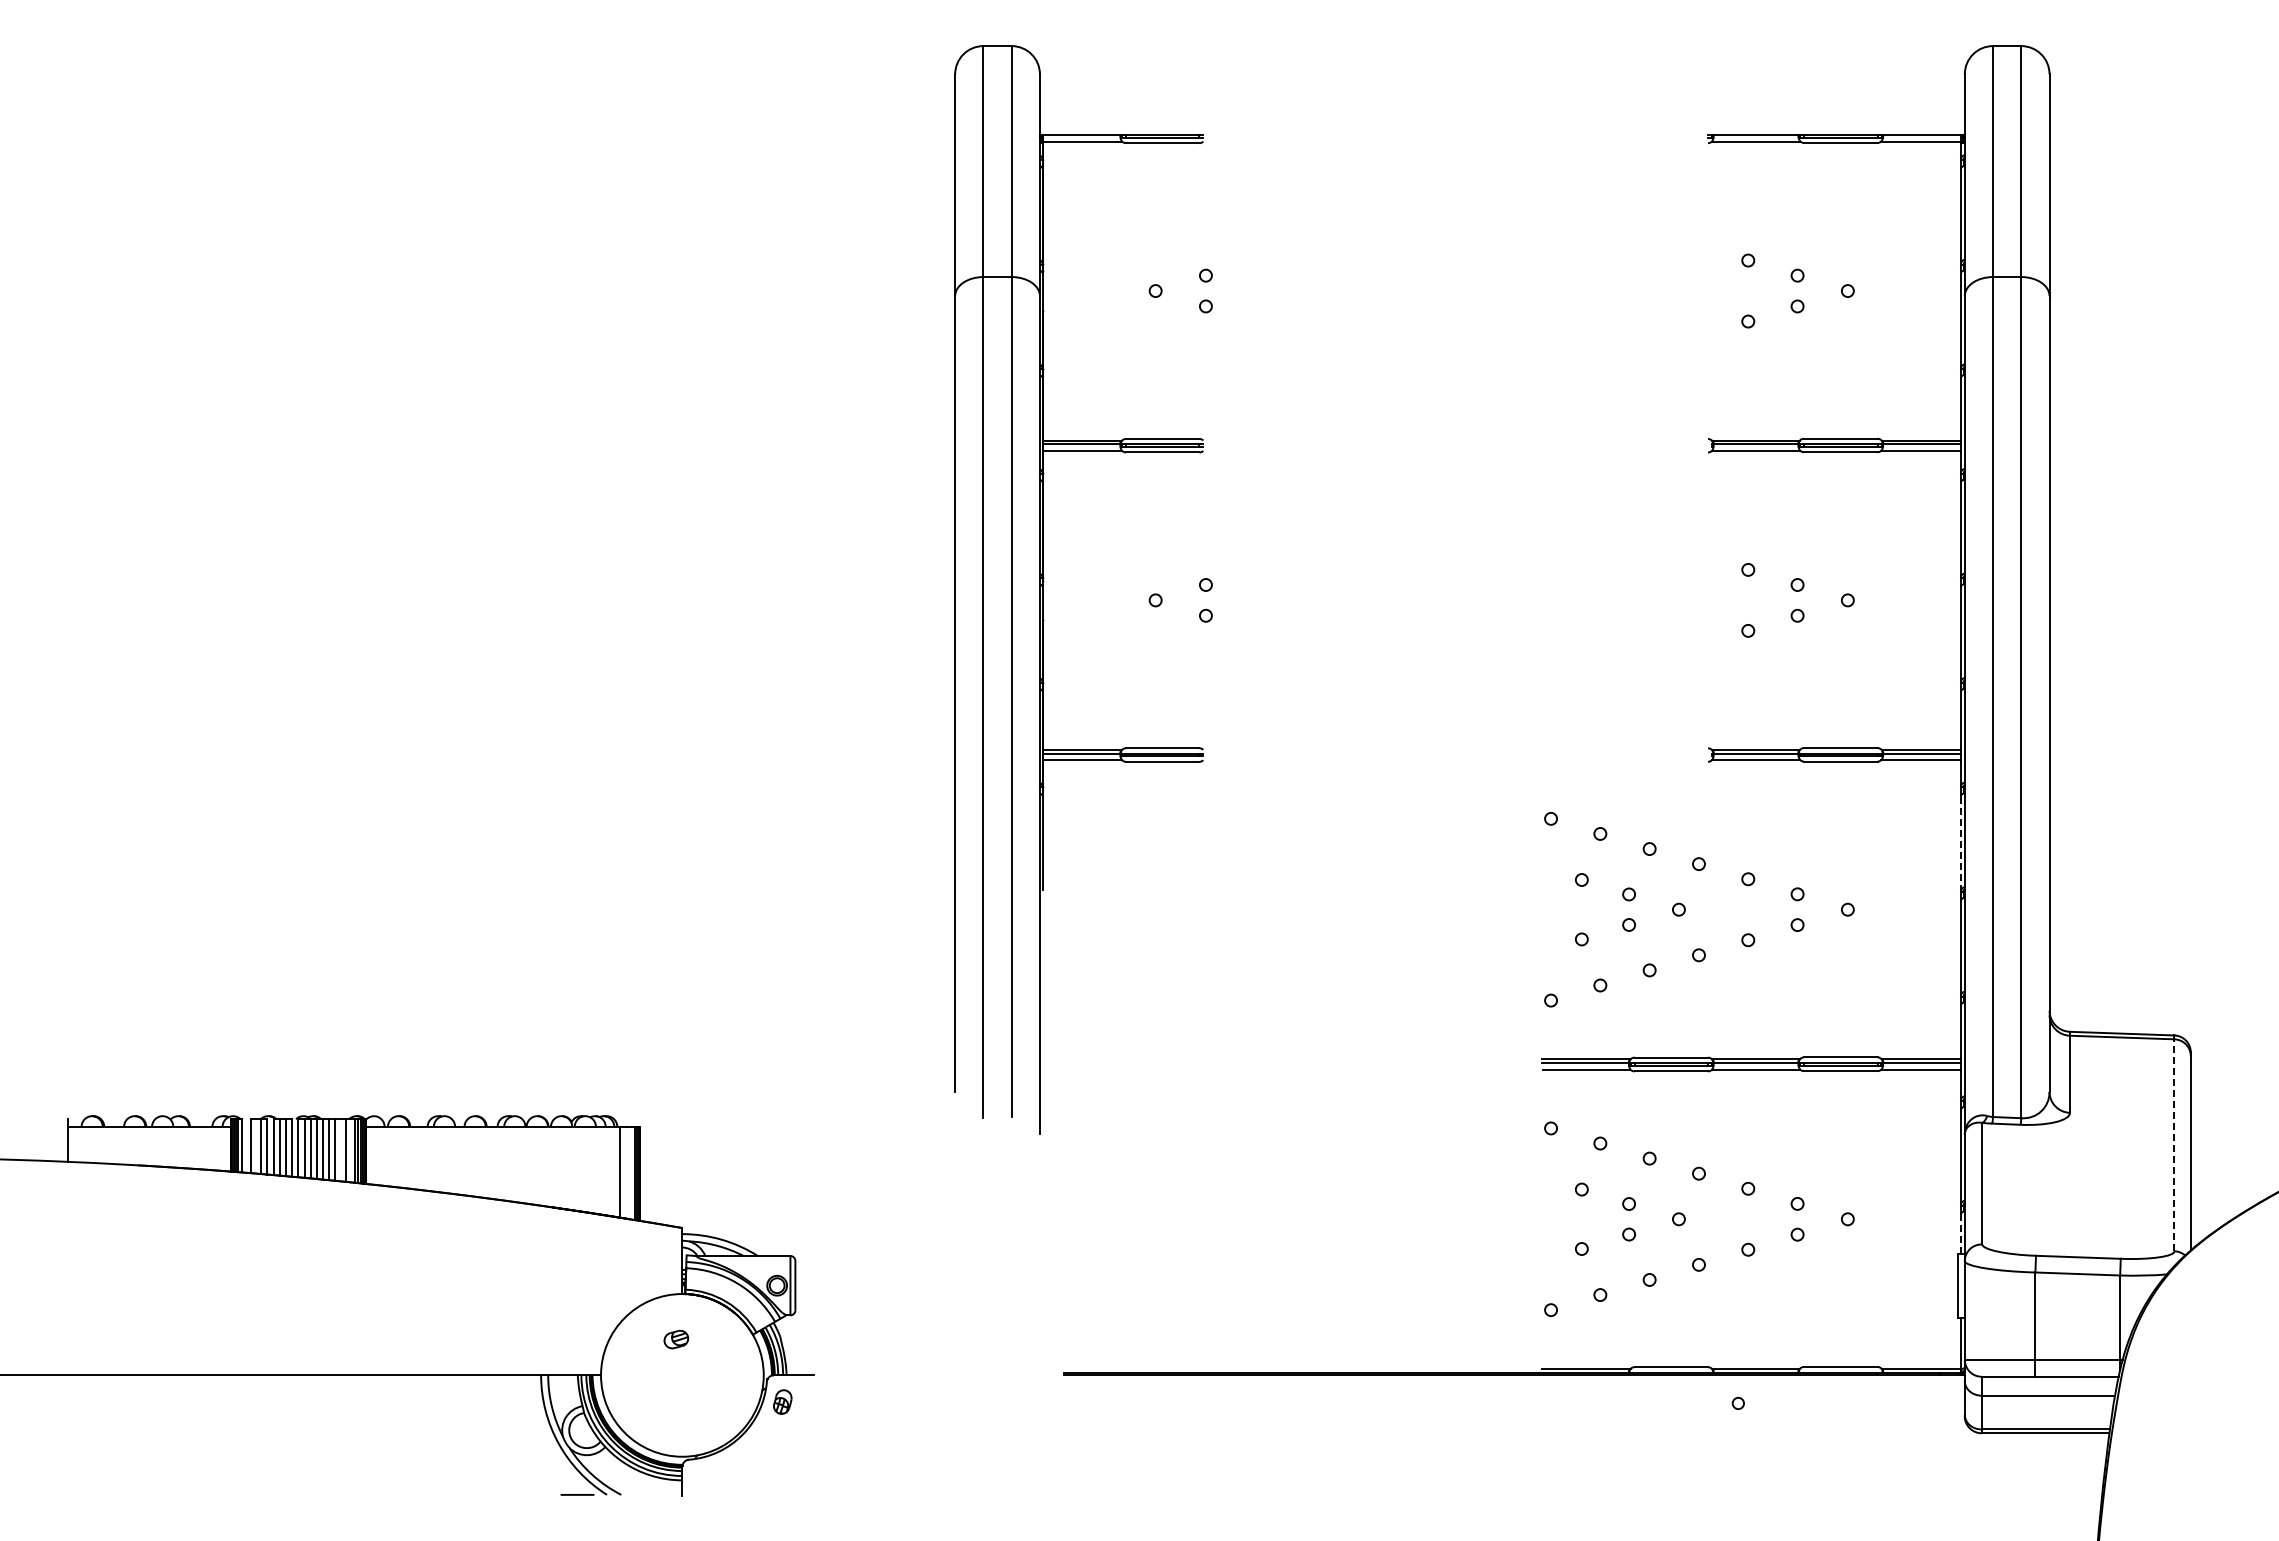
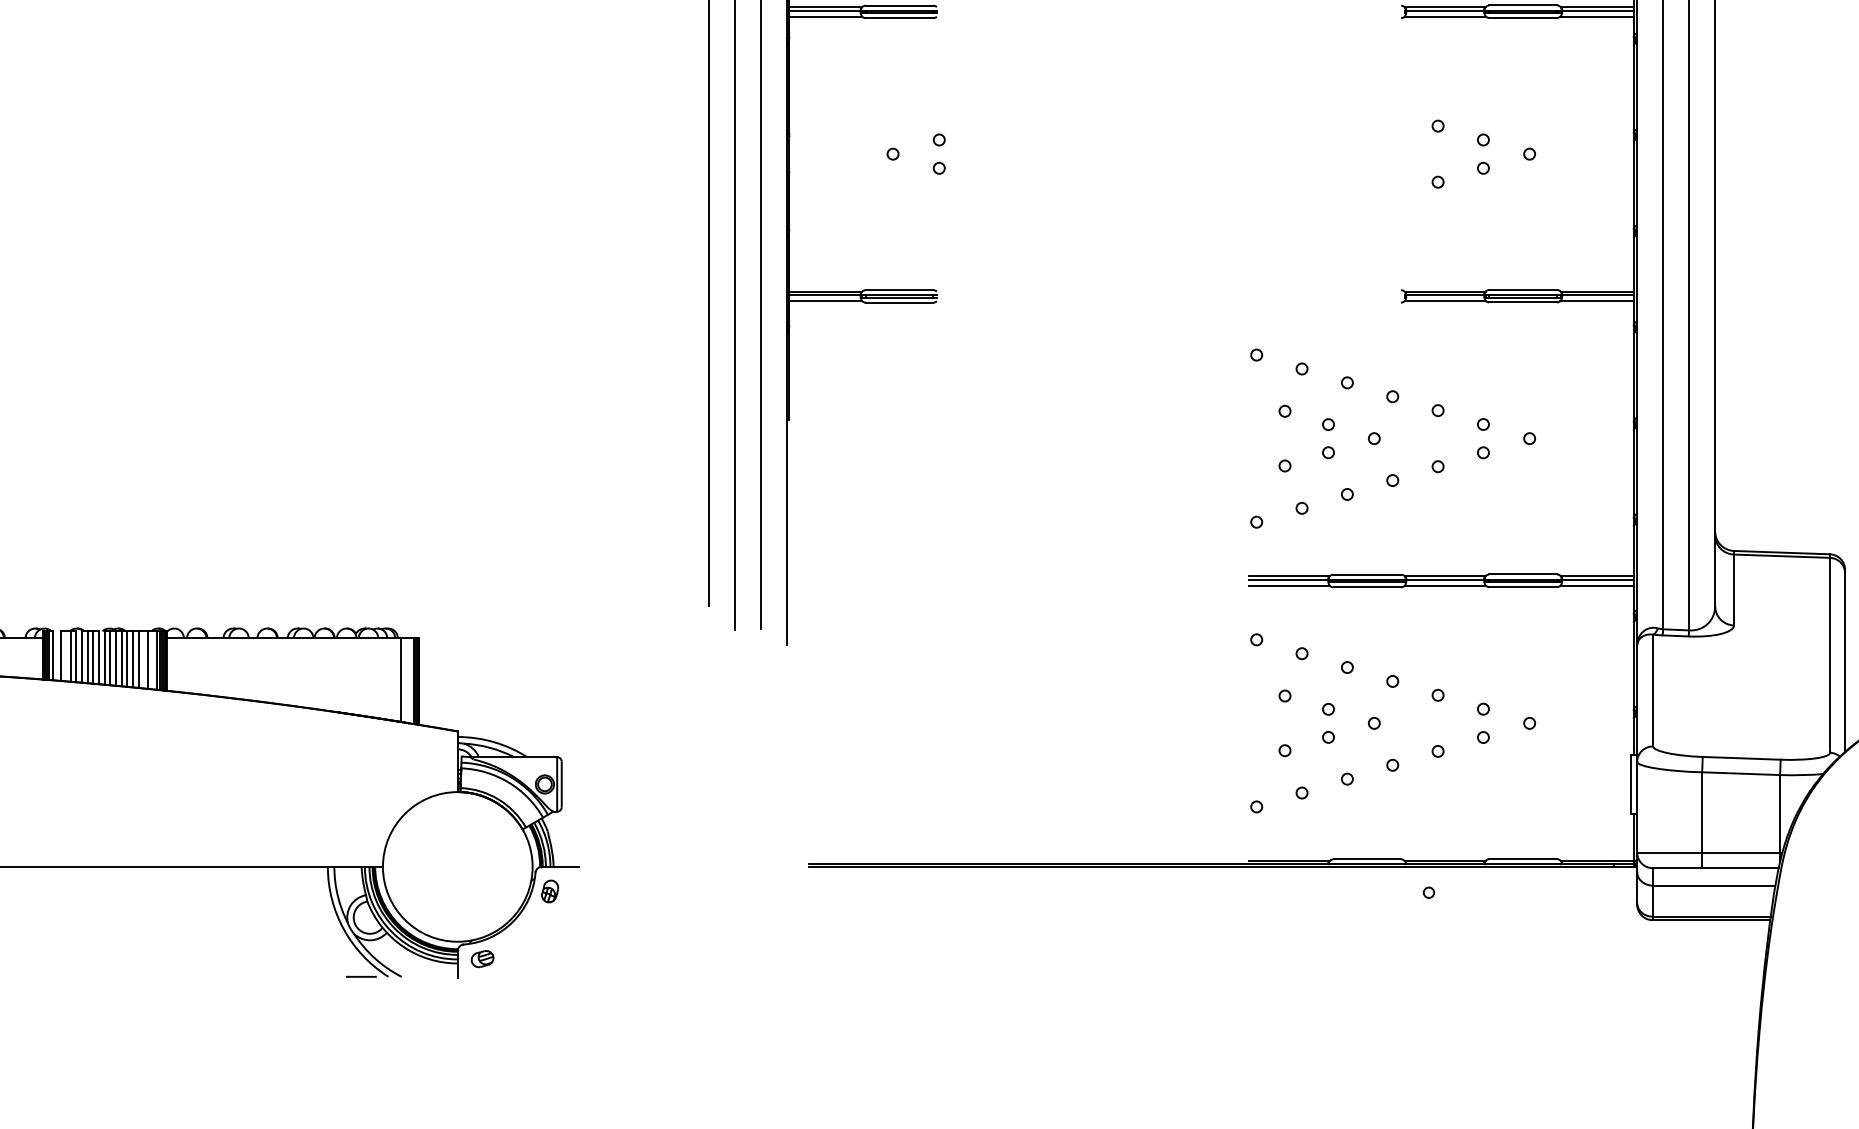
line: (1960, 843) -> (1633, 377), dashed -> solid
line: (2174, 1145) -> (1830, 655), dashed -> solid
line: (1960, 1234) -> (1633, 737), dashed -> solid
part: (676, 1339) -> (482, 959), moved

